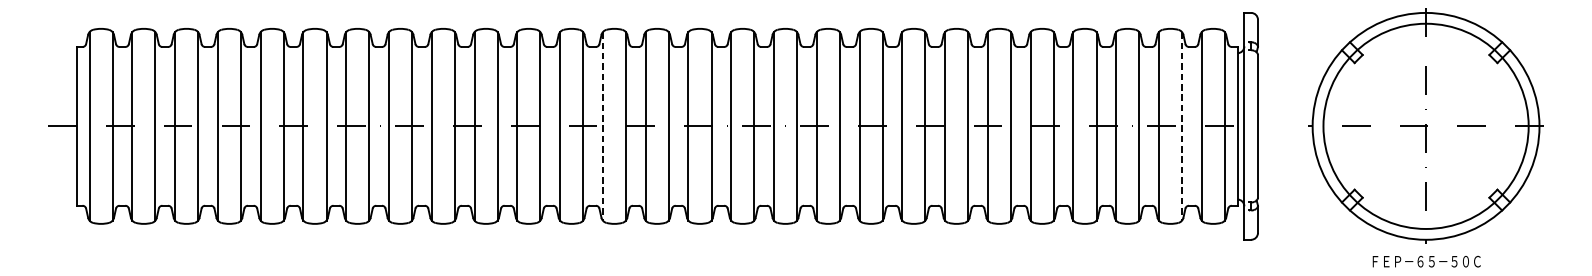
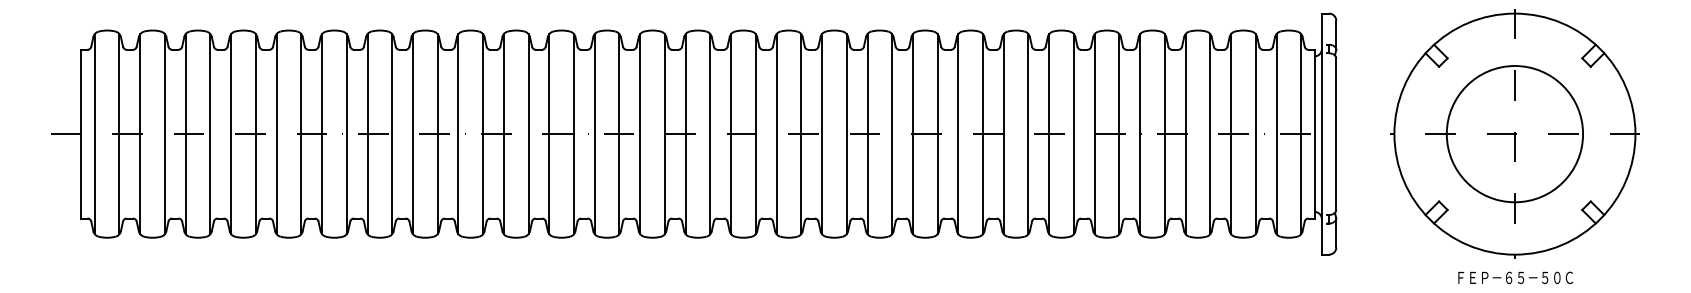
line: (603, 126) -> (640, 134), dashed -> solid
line: (1181, 126) -> (1255, 134), dashed -> solid
circle: (1425, 126) -> (1514, 134), size x0.62

